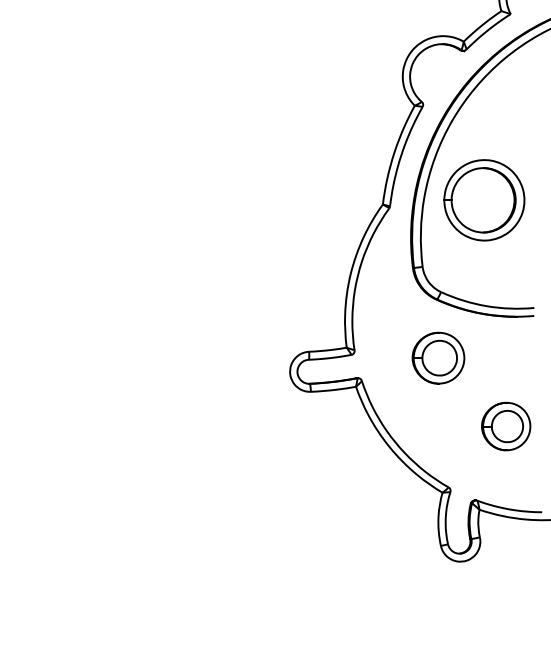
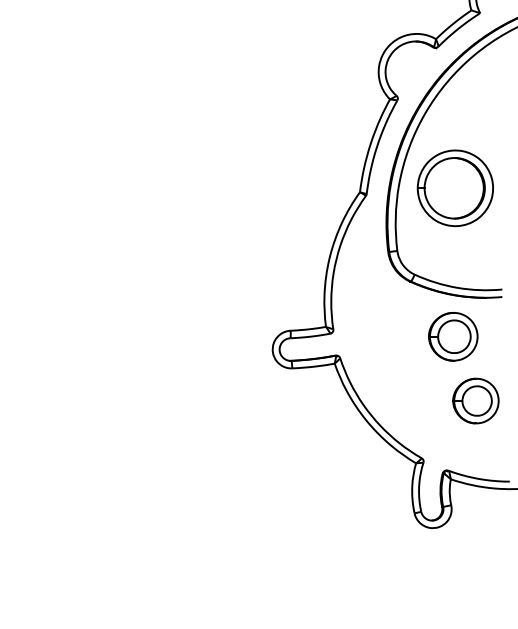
part: (438, 357) -> (453, 336), moved

